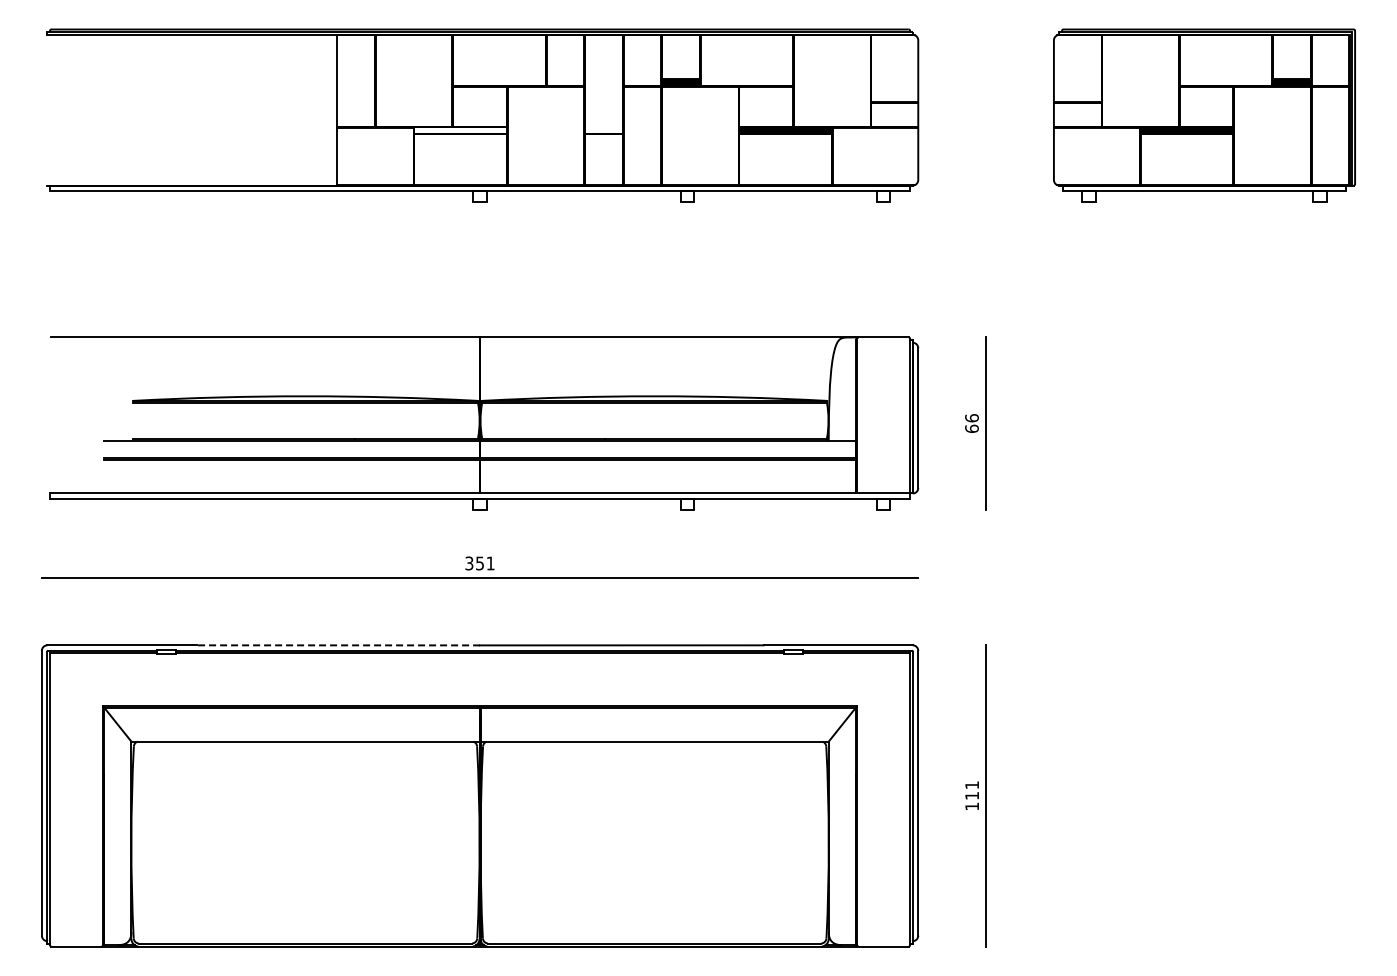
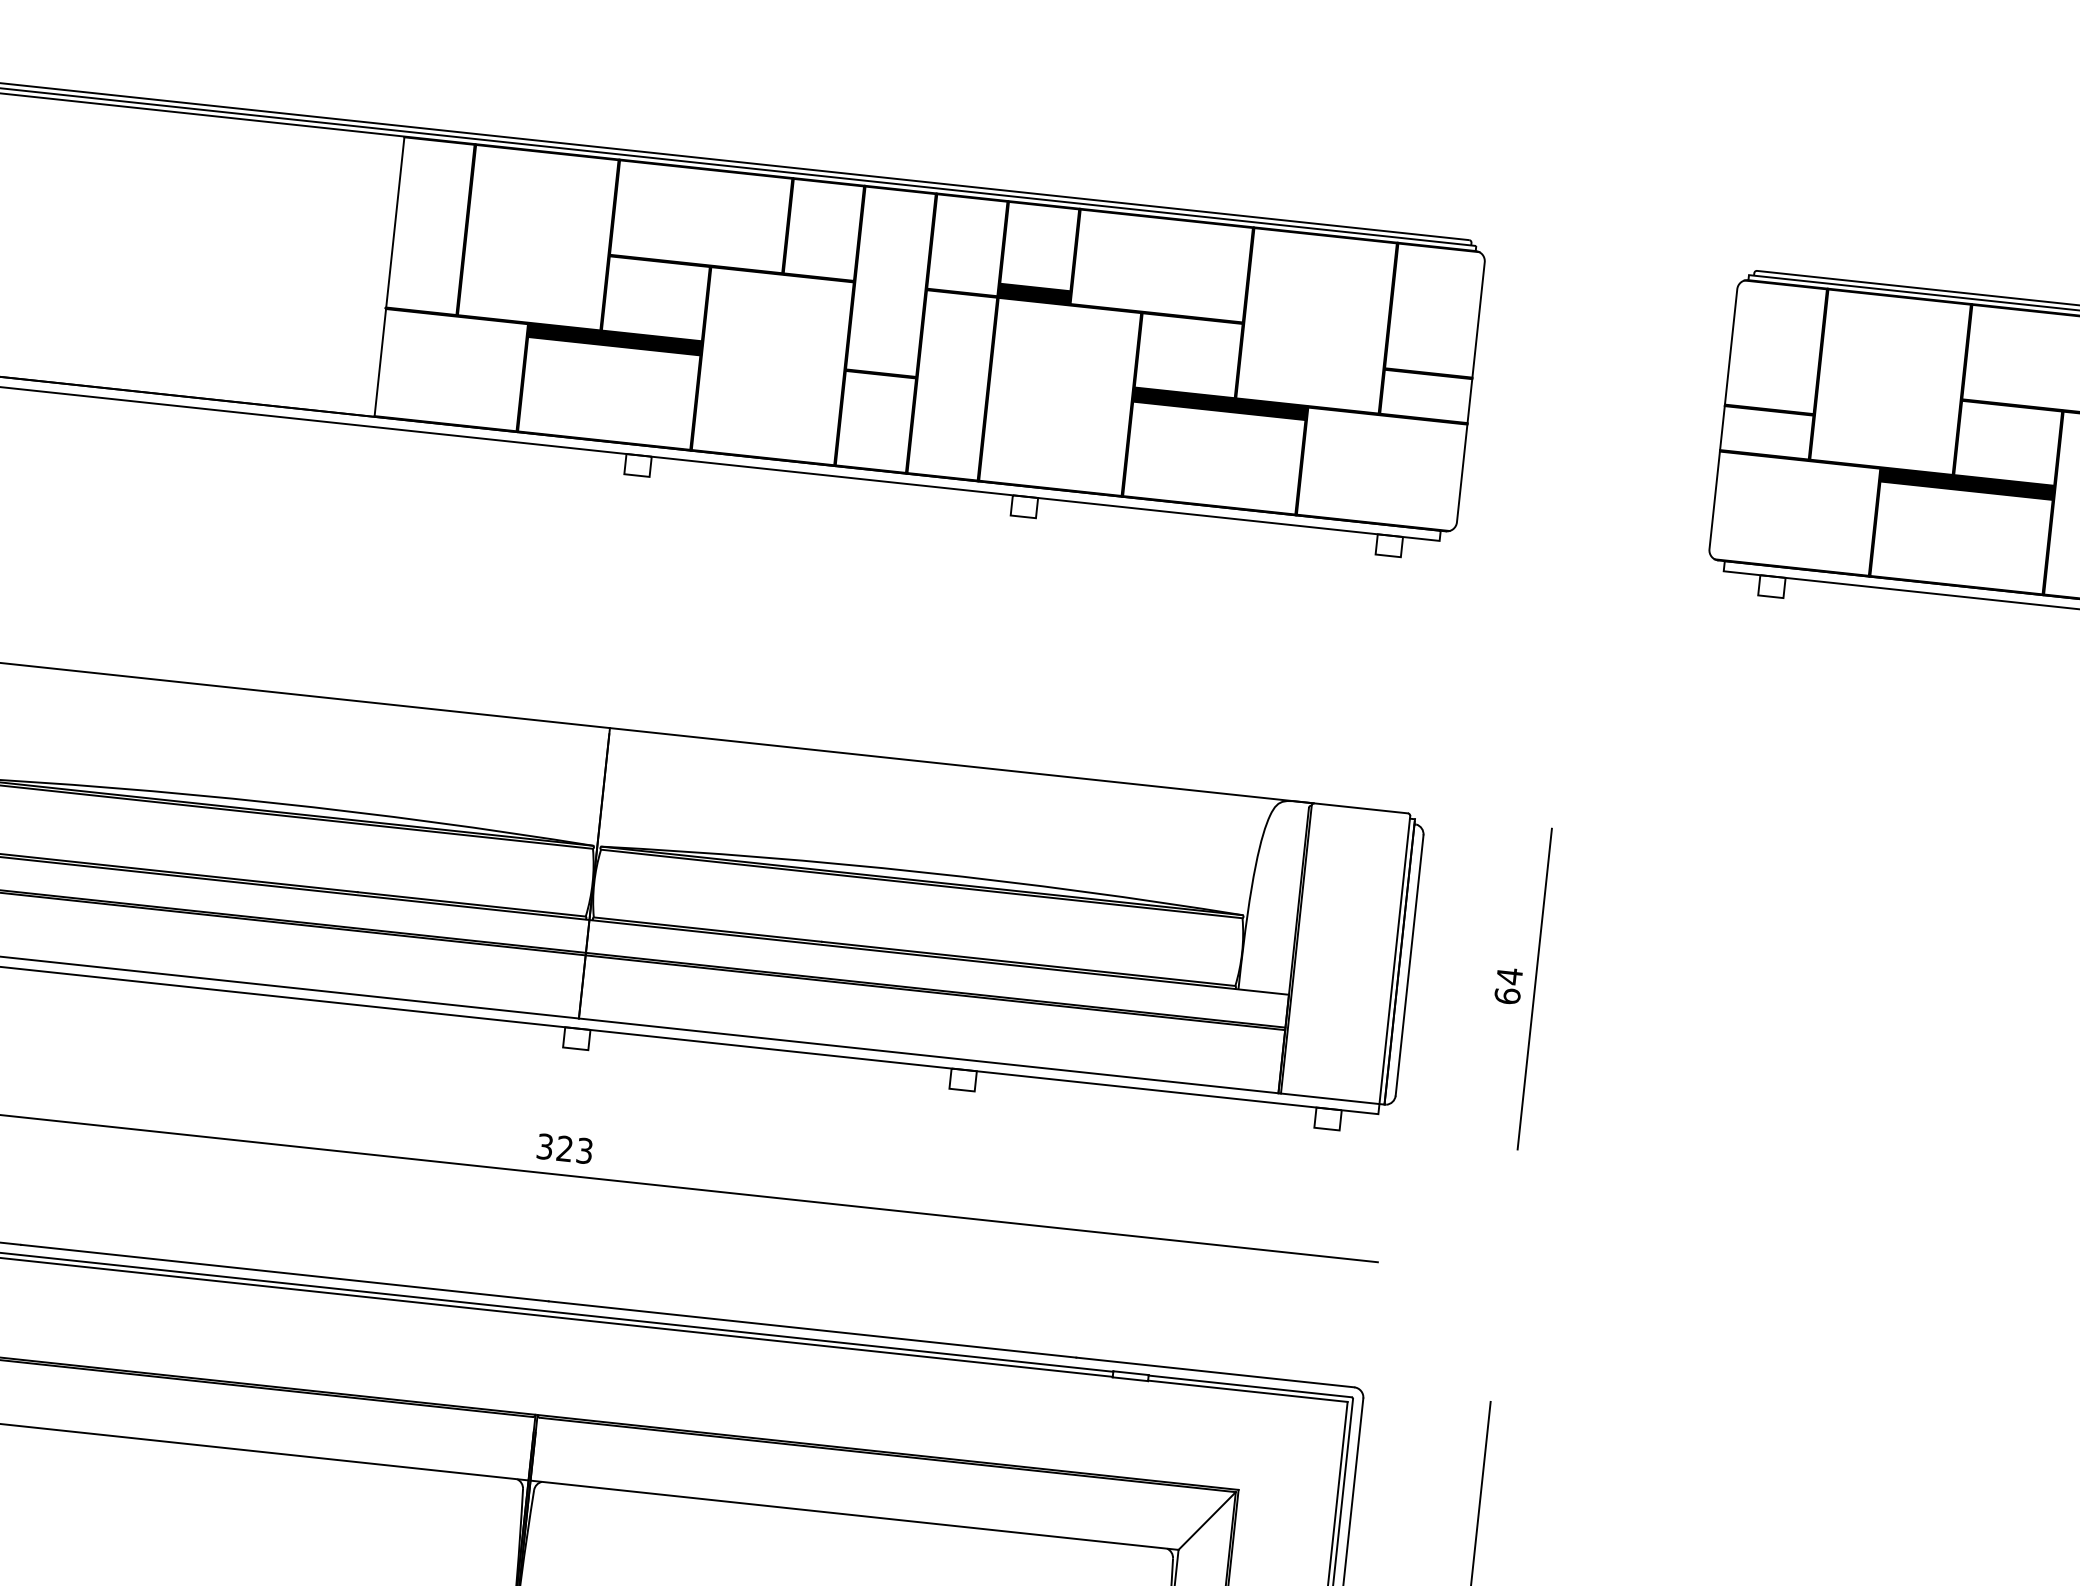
fill: (460, 130) -> (614, 338), added
text: (971, 417) -> (1508, 974), 66 -> 64
text: (485, 563) -> (575, 1149), 351 -> 323
line: (338, 645) -> (285, 1273), dashed -> solid

